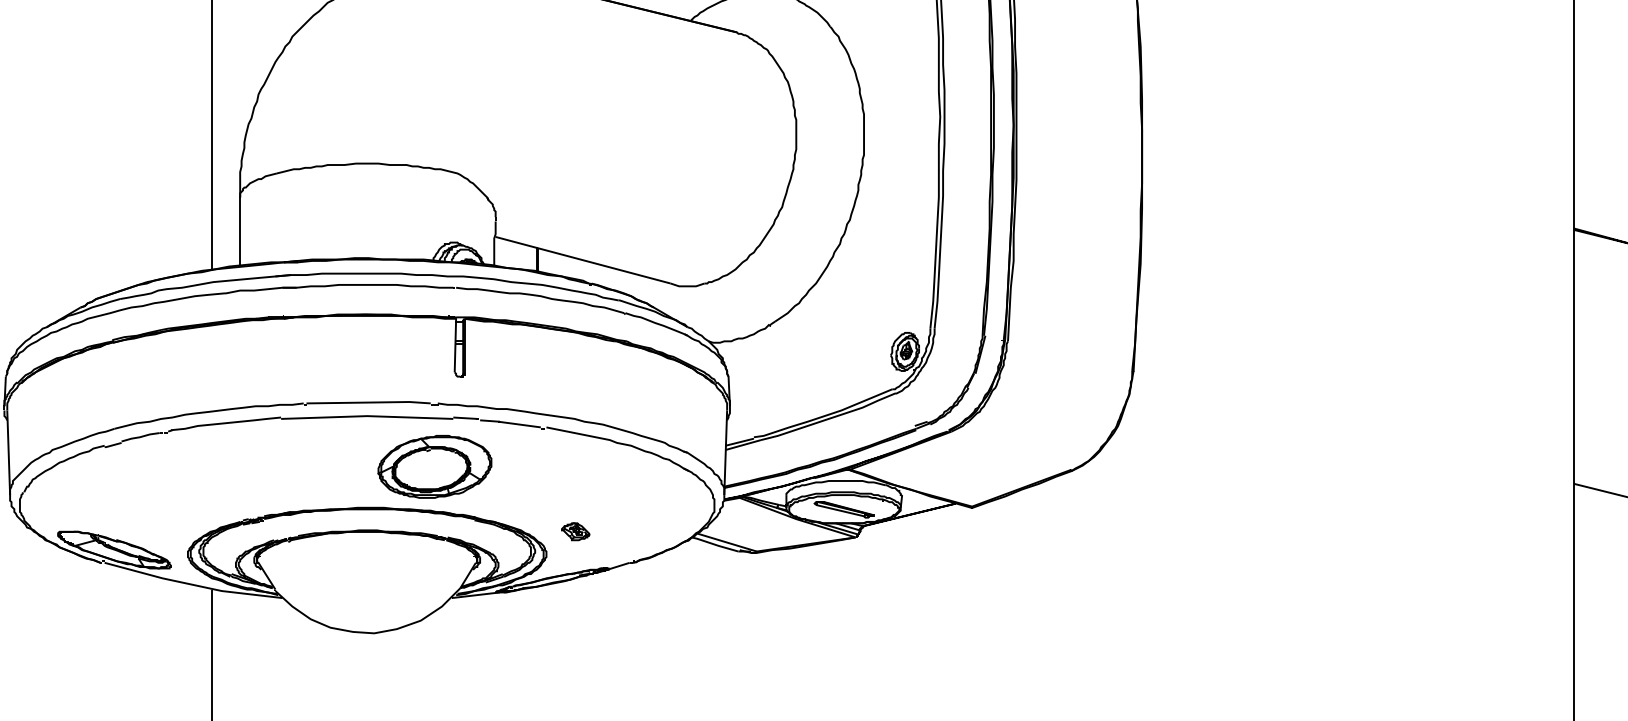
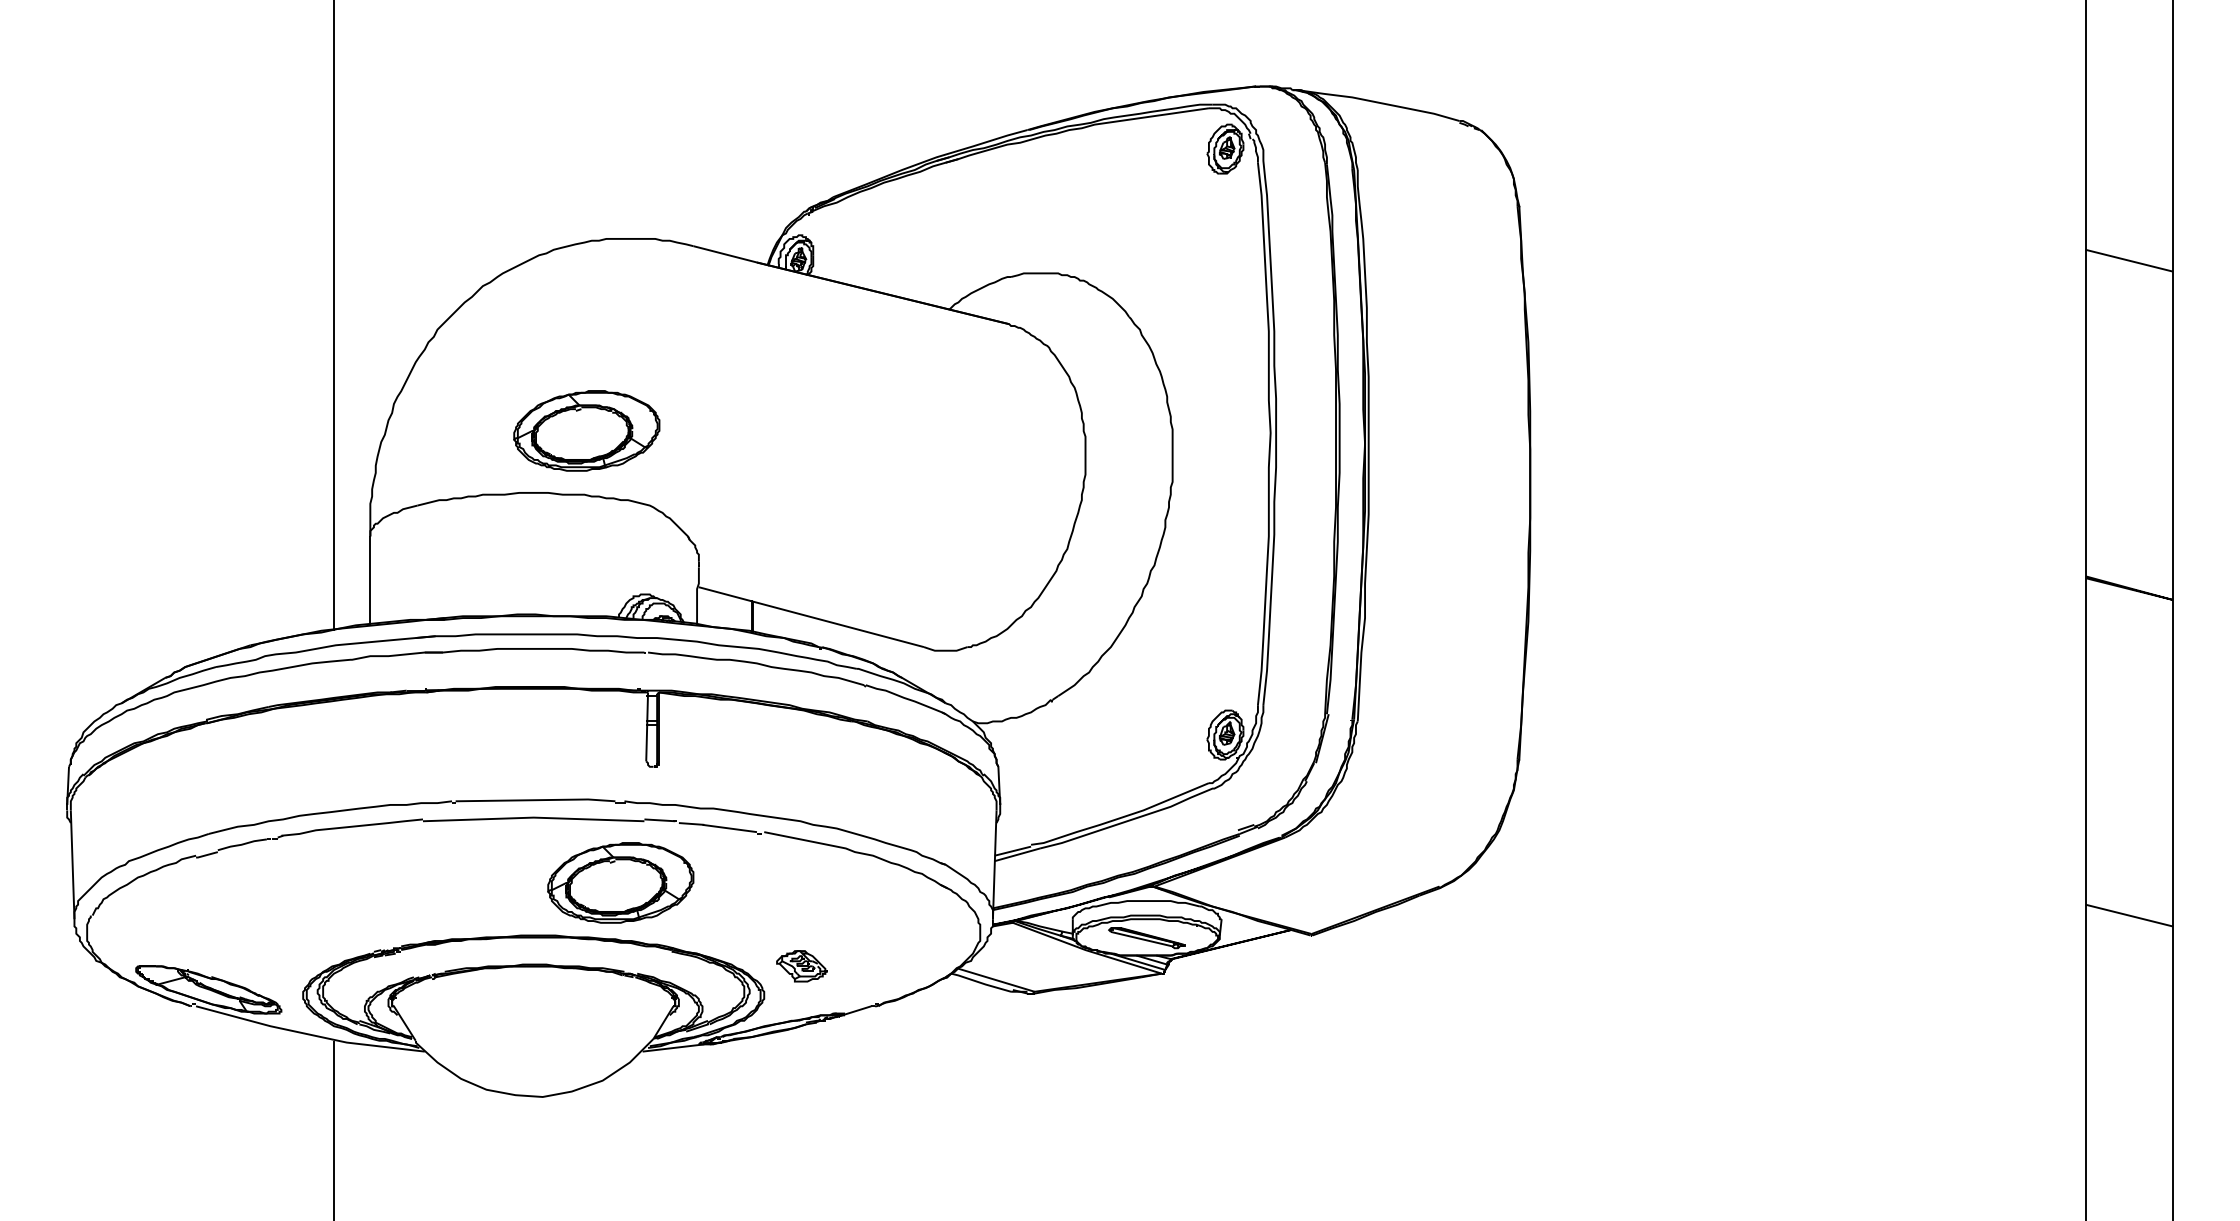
part: (408, 115) -> (586, 430), added
part: (575, 531) -> (801, 966), size x1.4

